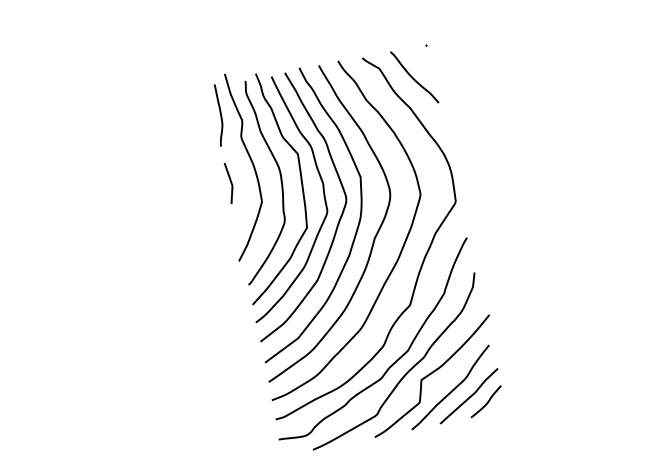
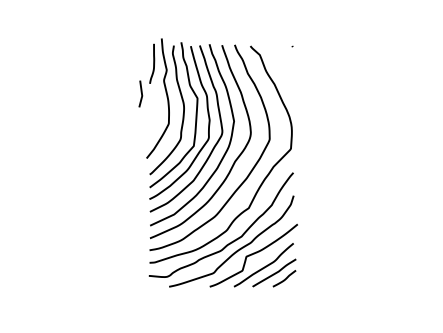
curve: (413, 76) -> (280, 64), removed
curve: (228, 181) -> (140, 92), moved

